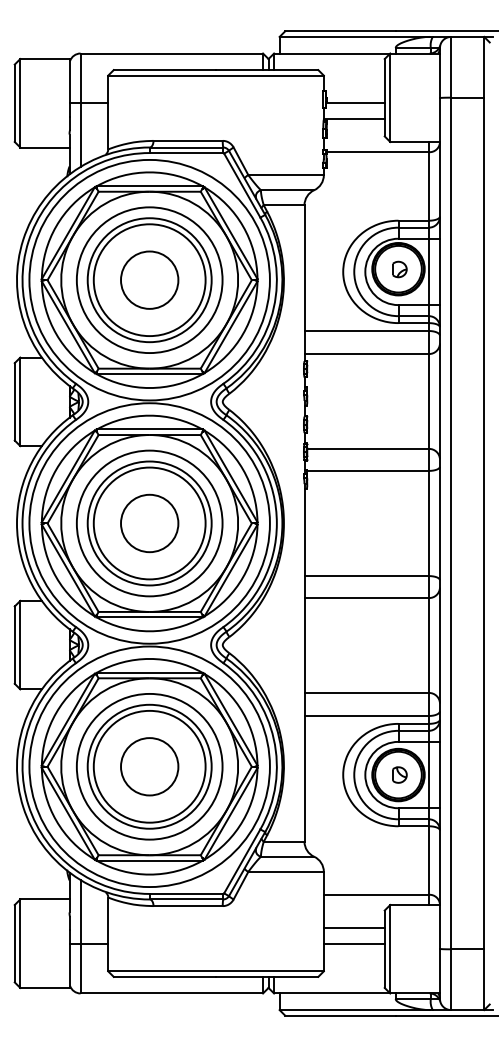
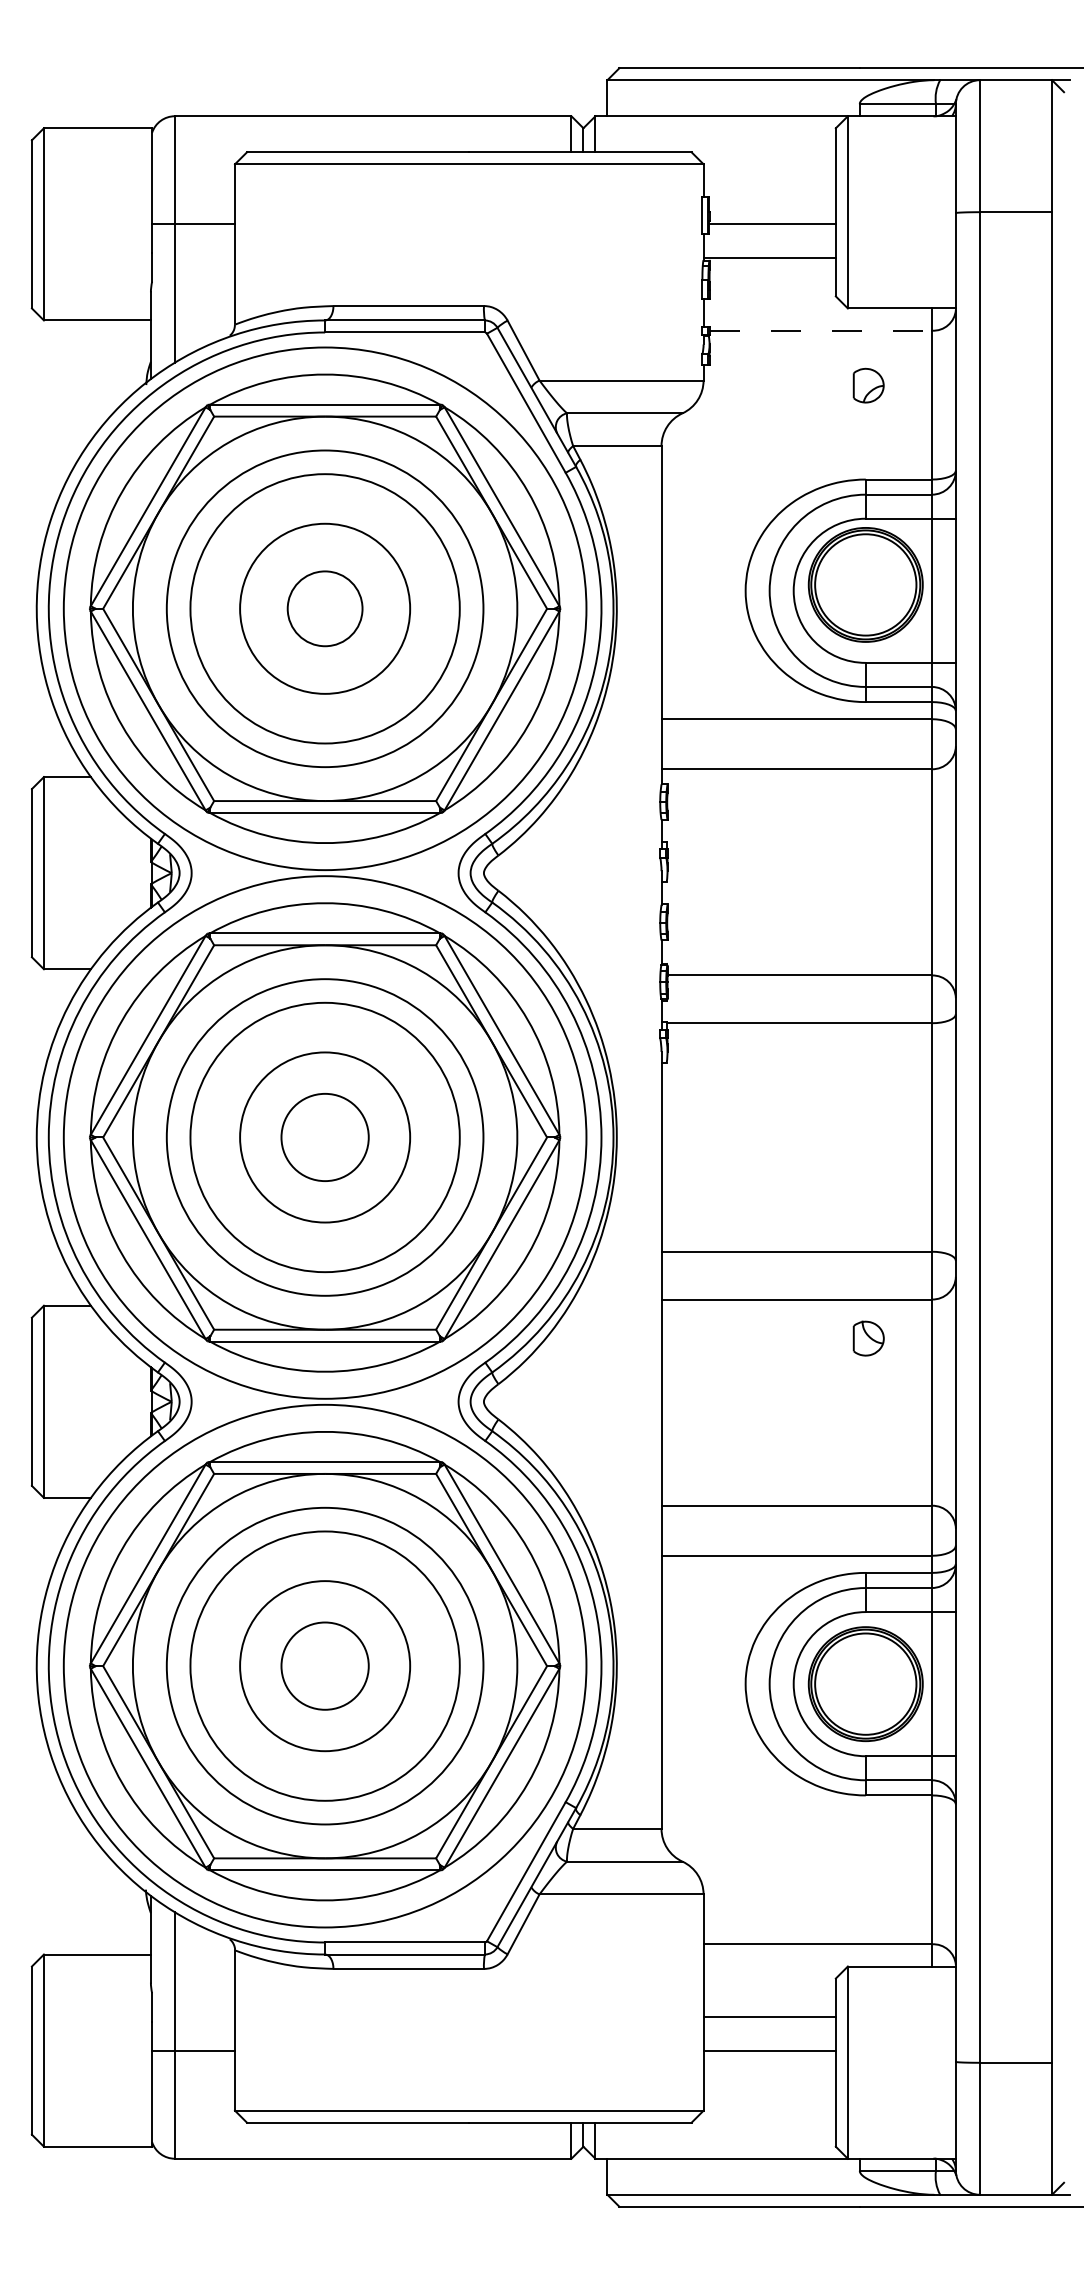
line: (378, 152) -> (822, 331), solid -> dashed
part: (399, 269) -> (867, 385), moved
circle: (149, 279) -> (324, 607), size x0.6
circle: (149, 280) -> (324, 609), size x0.7
circle: (149, 523) -> (324, 1137), size x0.7
circle: (149, 523) -> (324, 1137), size x0.7
circle: (149, 766) -> (324, 1665), size x0.7
circle: (149, 766) -> (324, 1665), size x0.7
part: (399, 774) -> (867, 1337), moved

